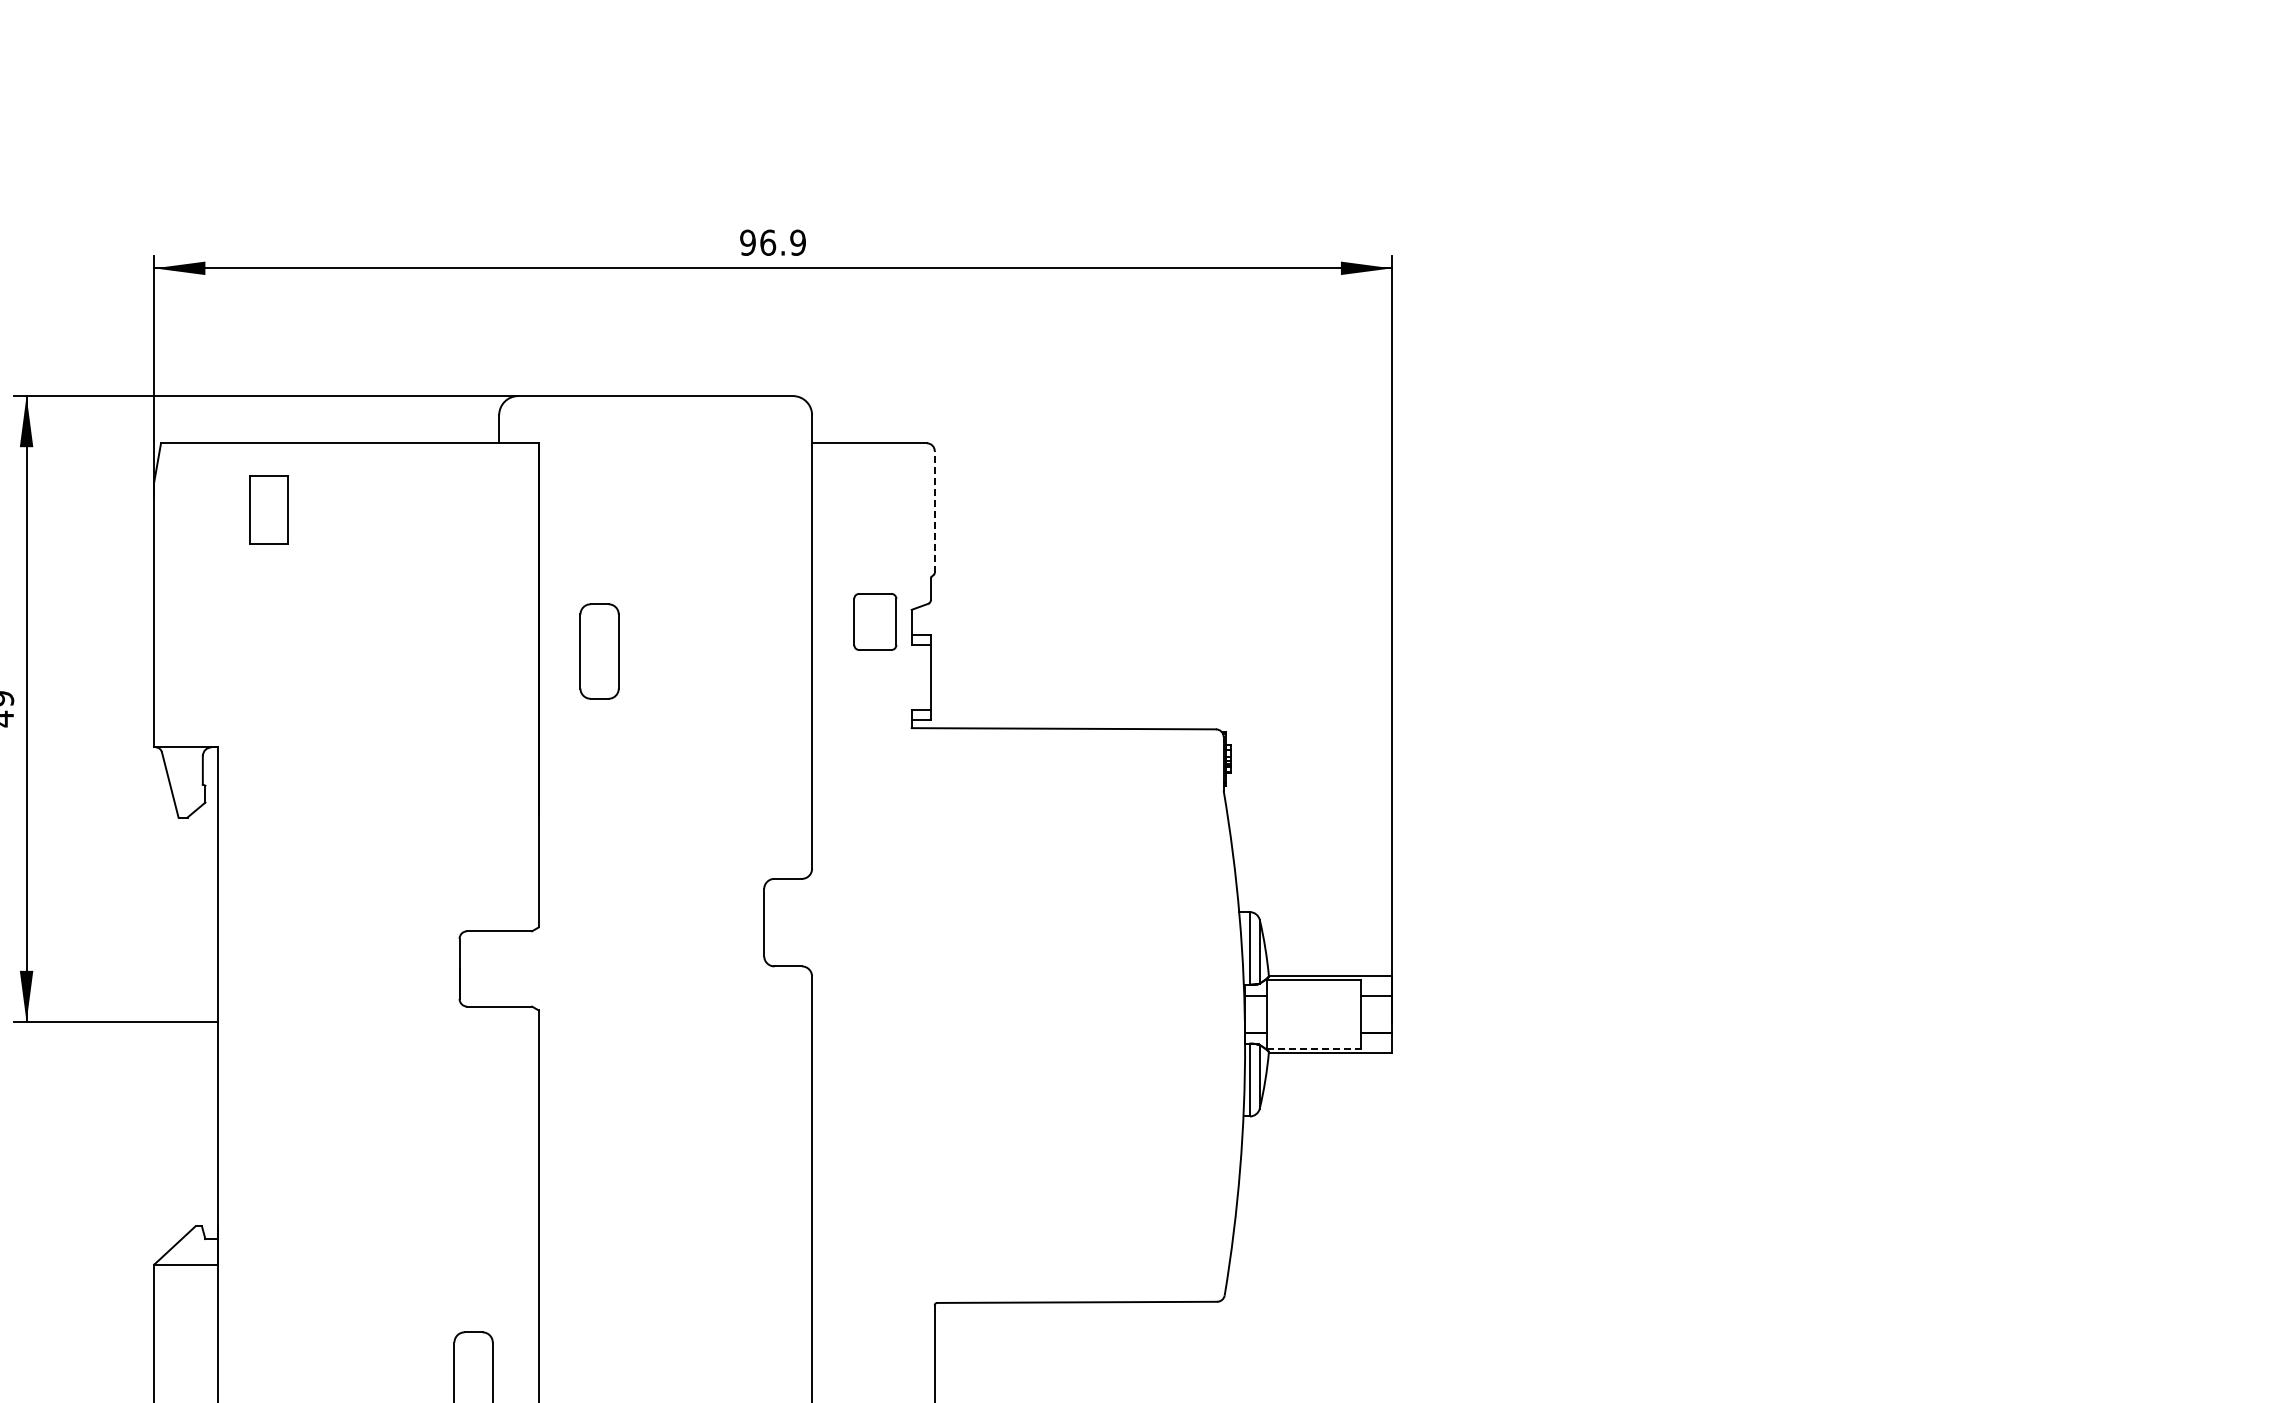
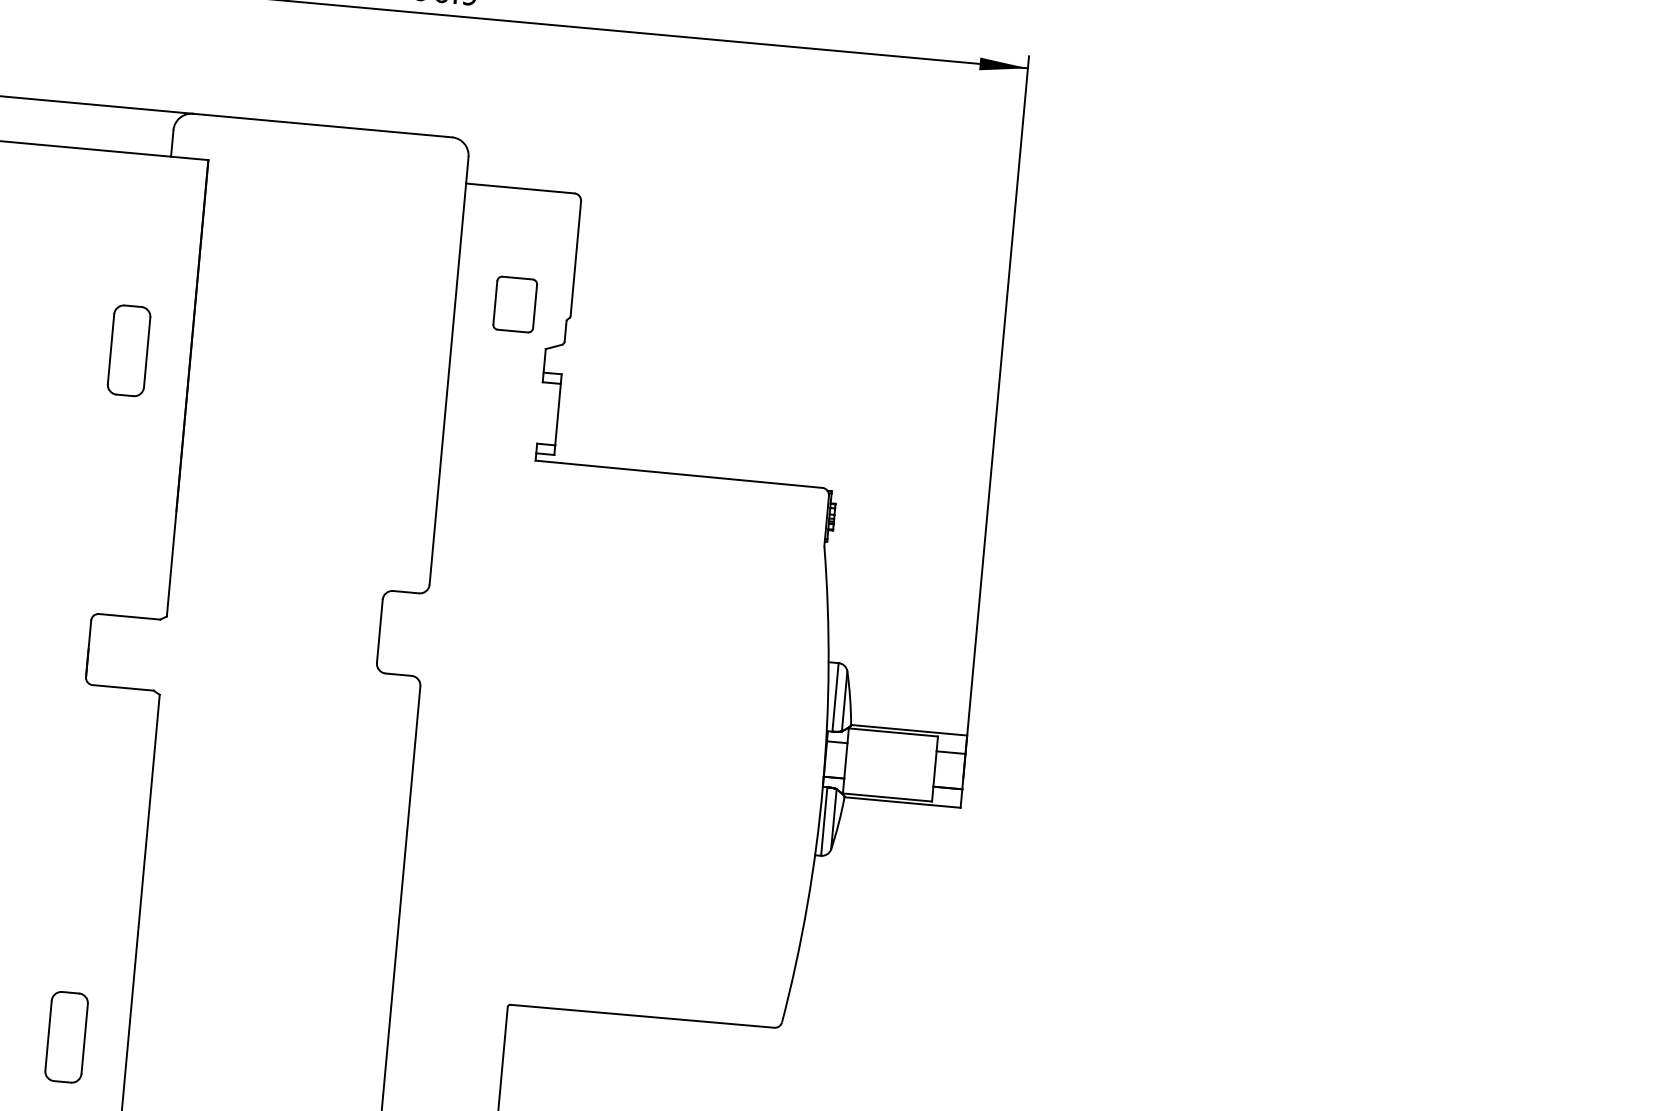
line: (934, 511) -> (575, 258), dashed -> solid
part: (875, 621) -> (515, 304), moved
part: (599, 651) -> (128, 350), moved
line: (1314, 1048) -> (887, 797), dashed -> solid

